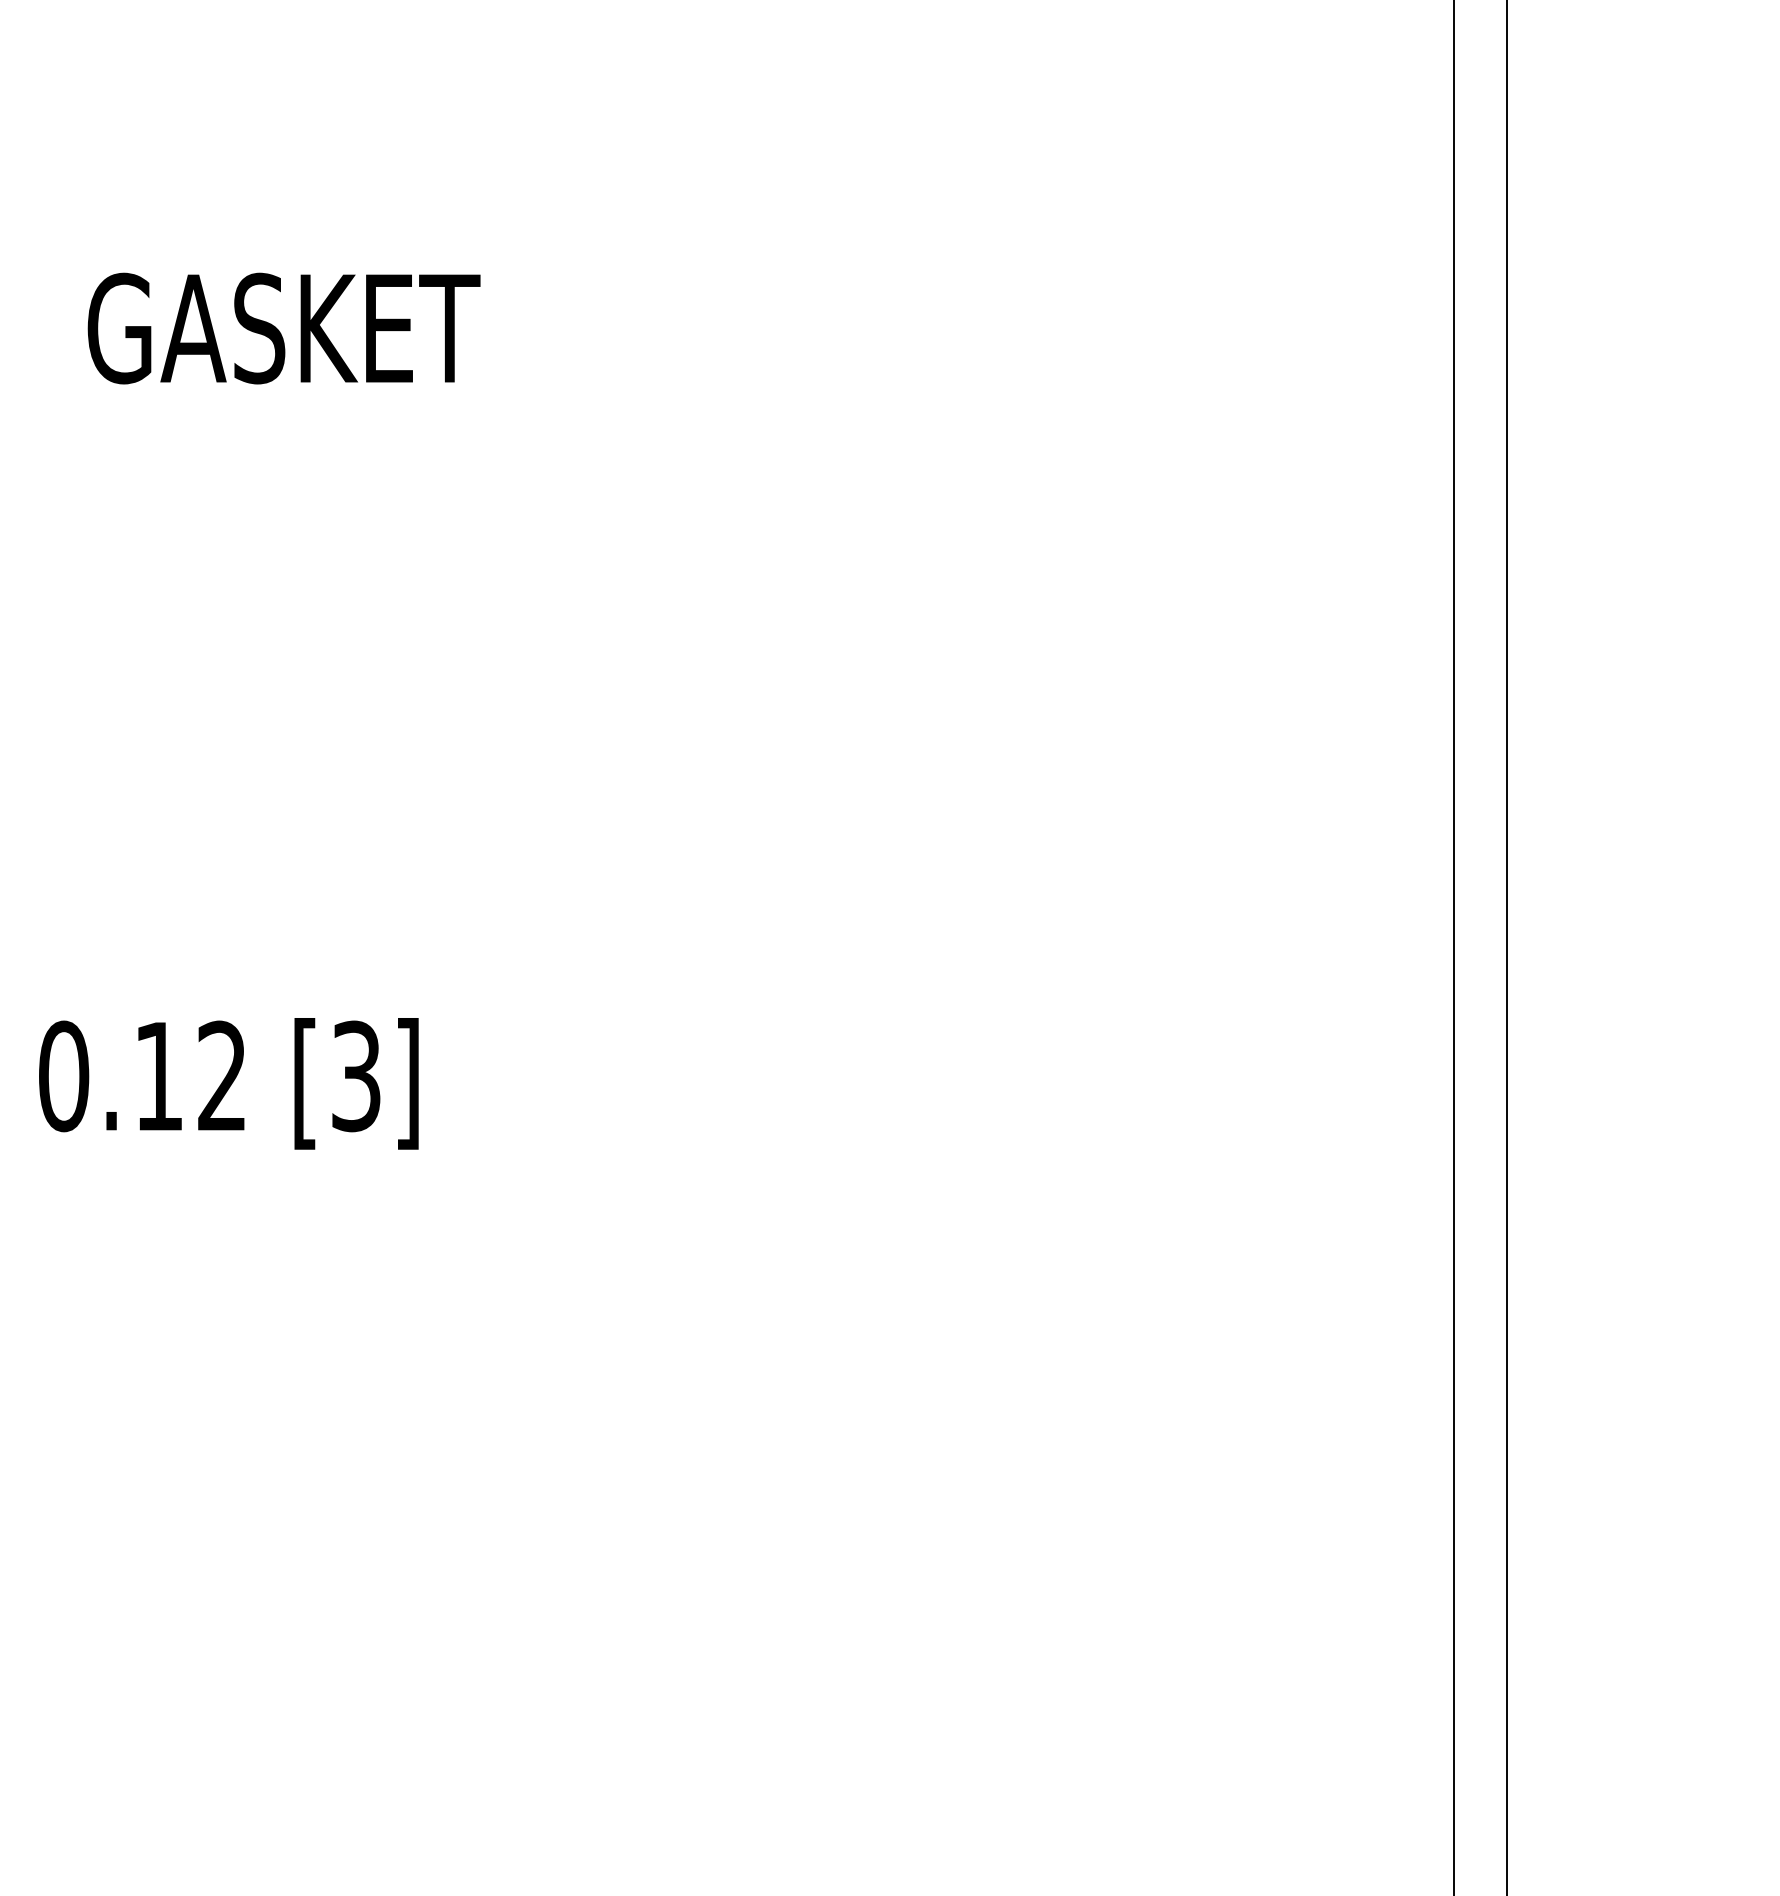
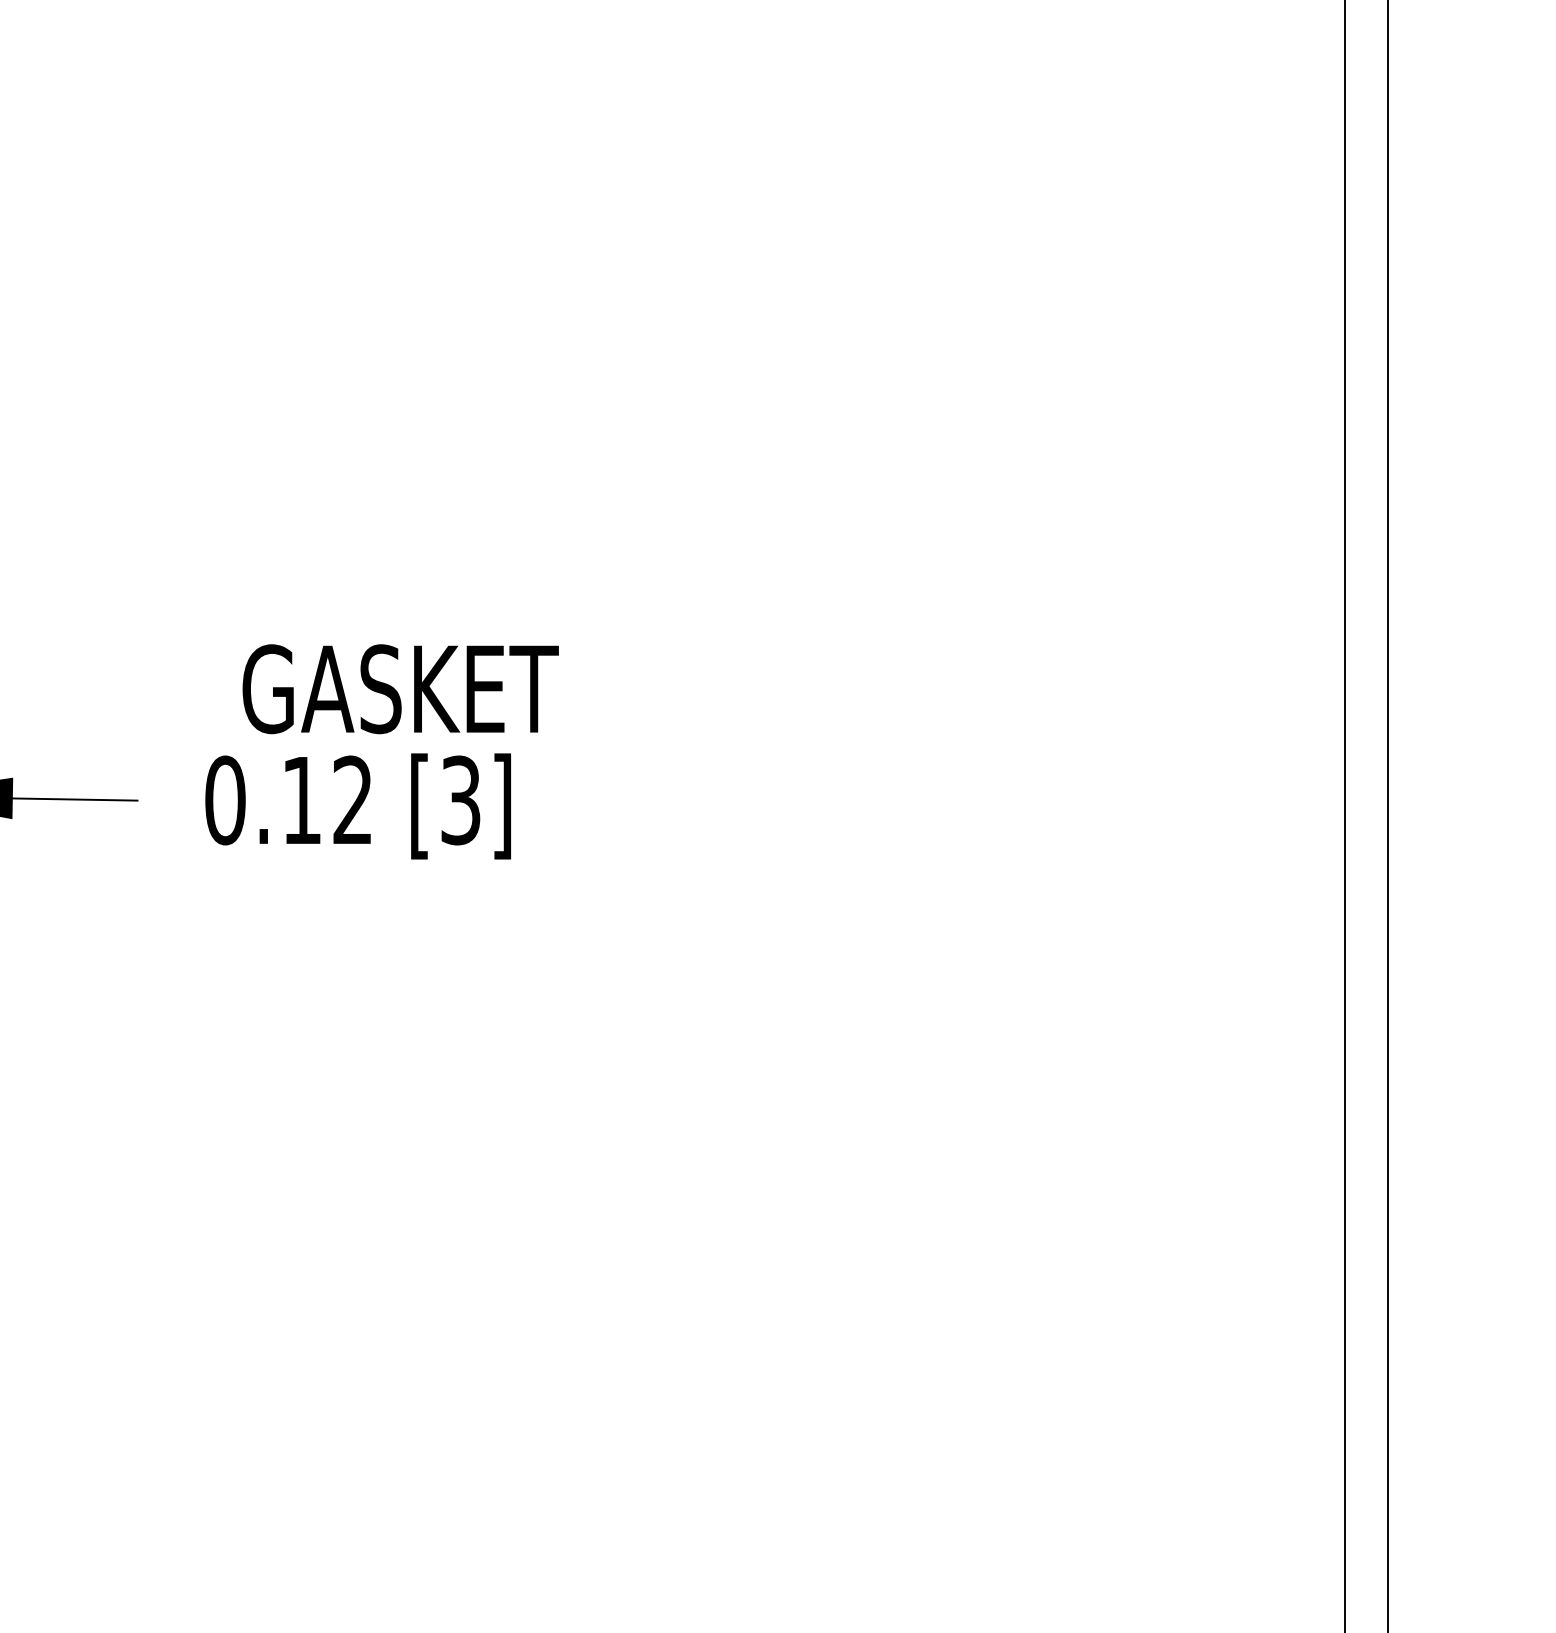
text: (283, 328) -> (400, 689), moved

